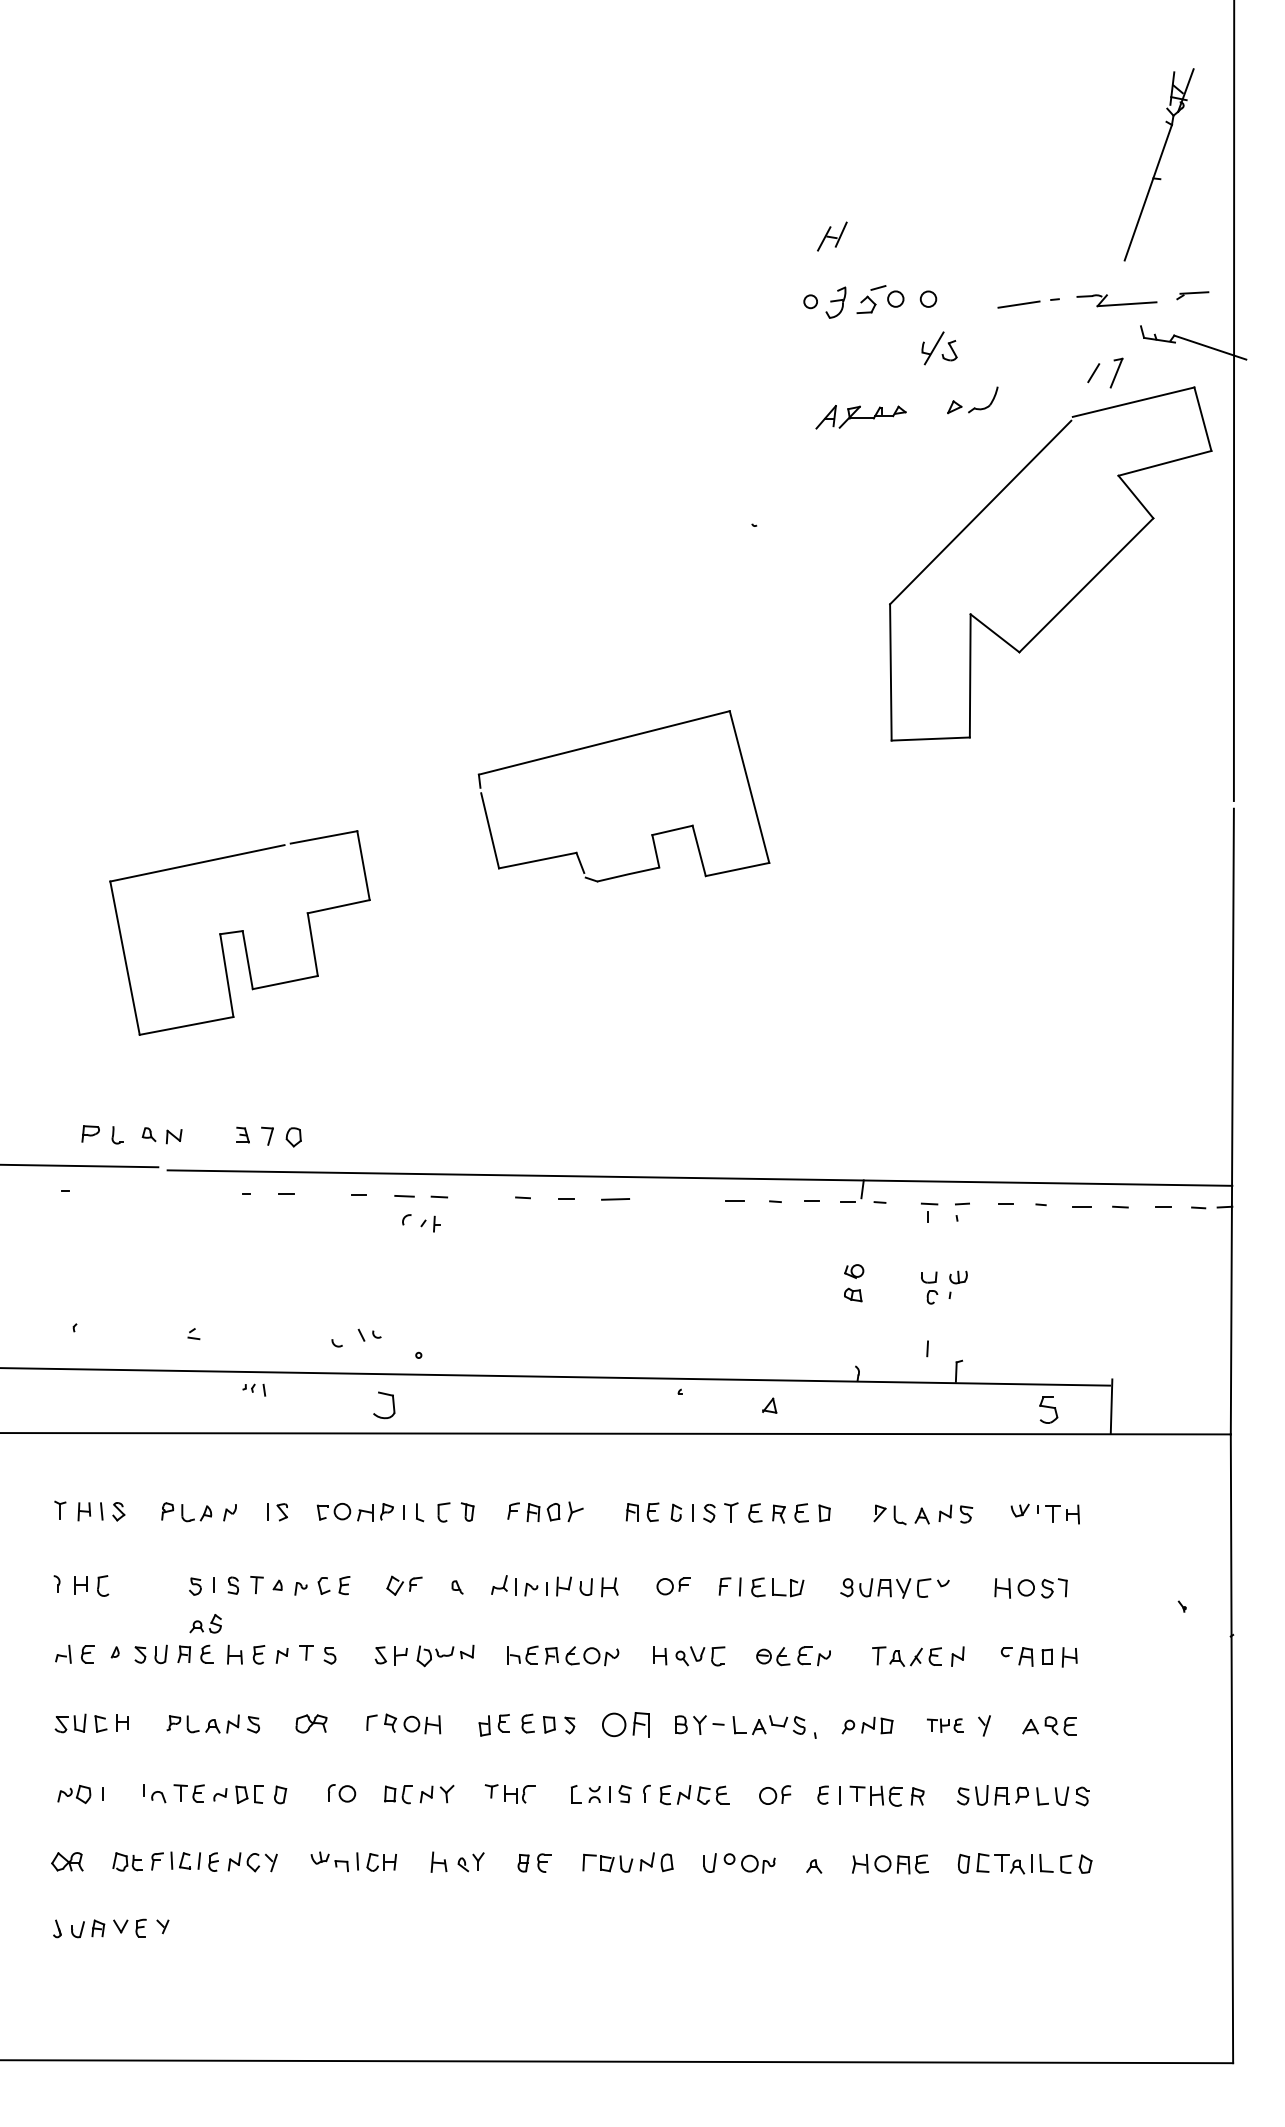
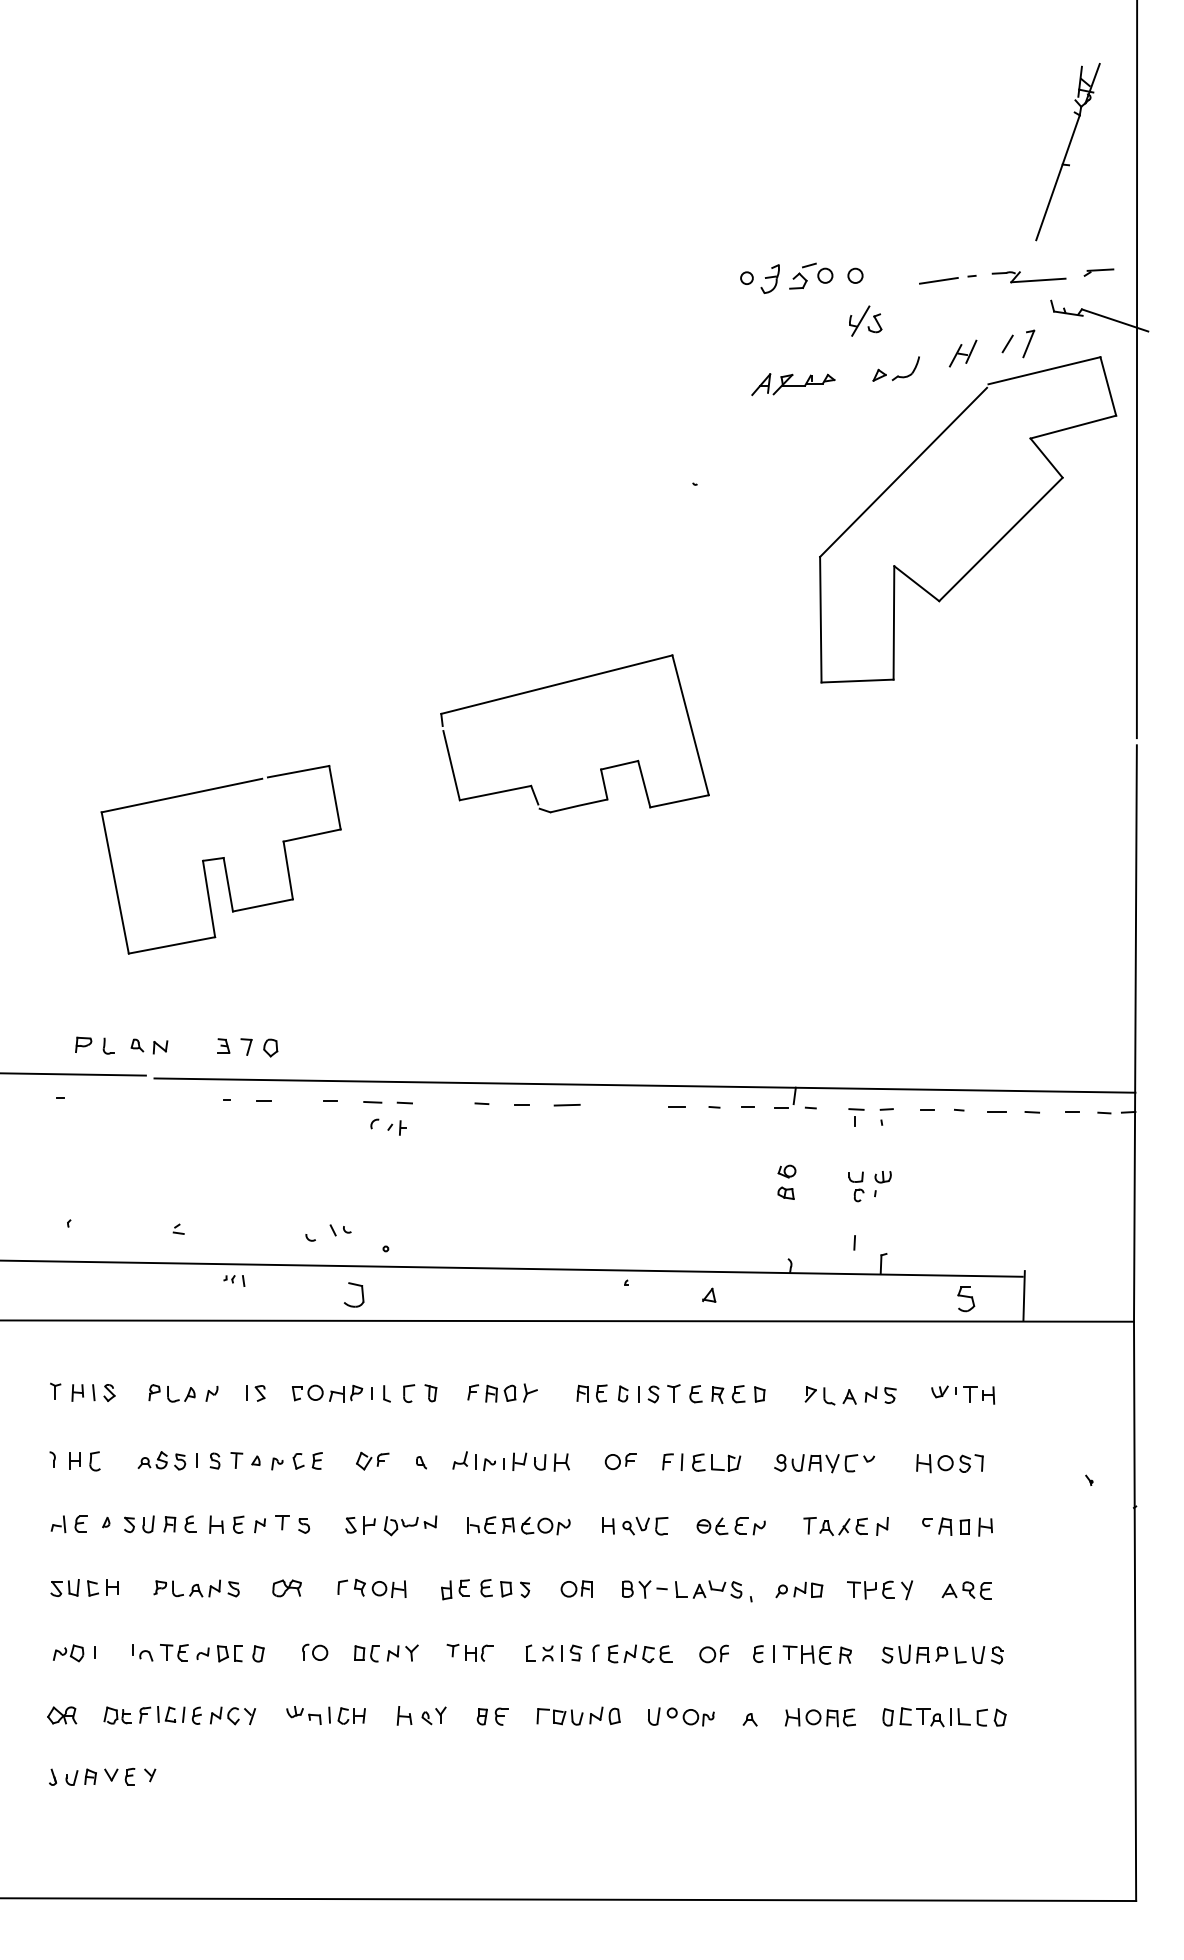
part: (832, 236) -> (963, 353), moved
part: (205, 1623) -> (152, 1459), moved
part: (625, 1724) -> (576, 1588), size x0.71
part: (945, 1725) -> (871, 1589), size x1.43

